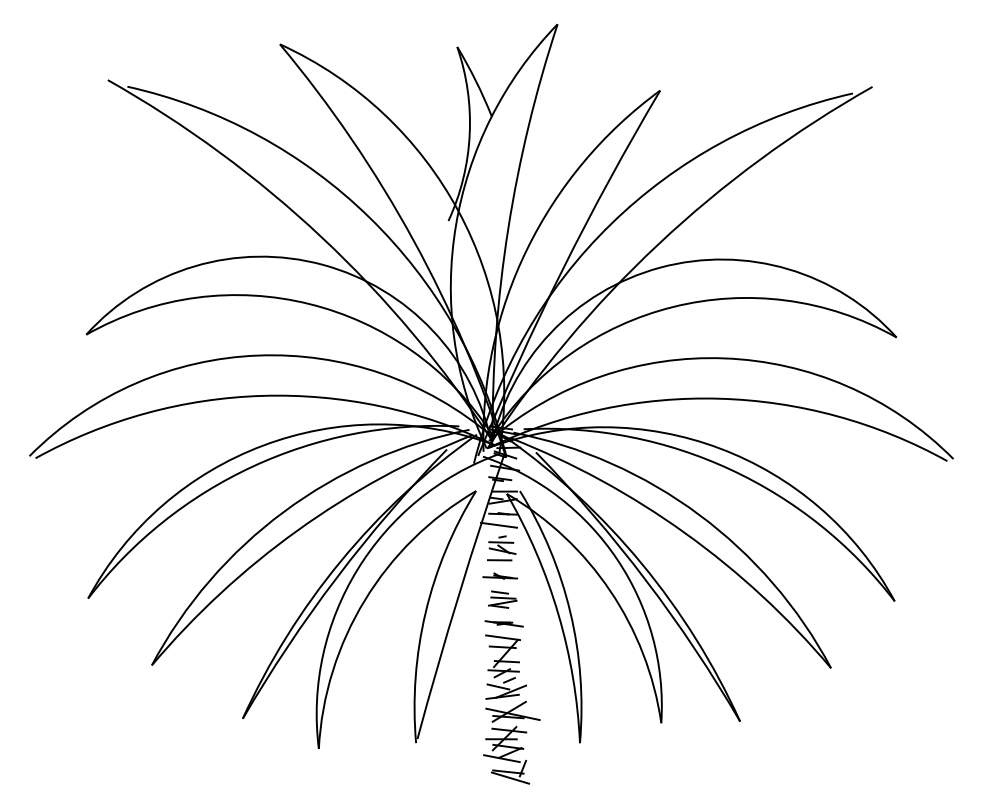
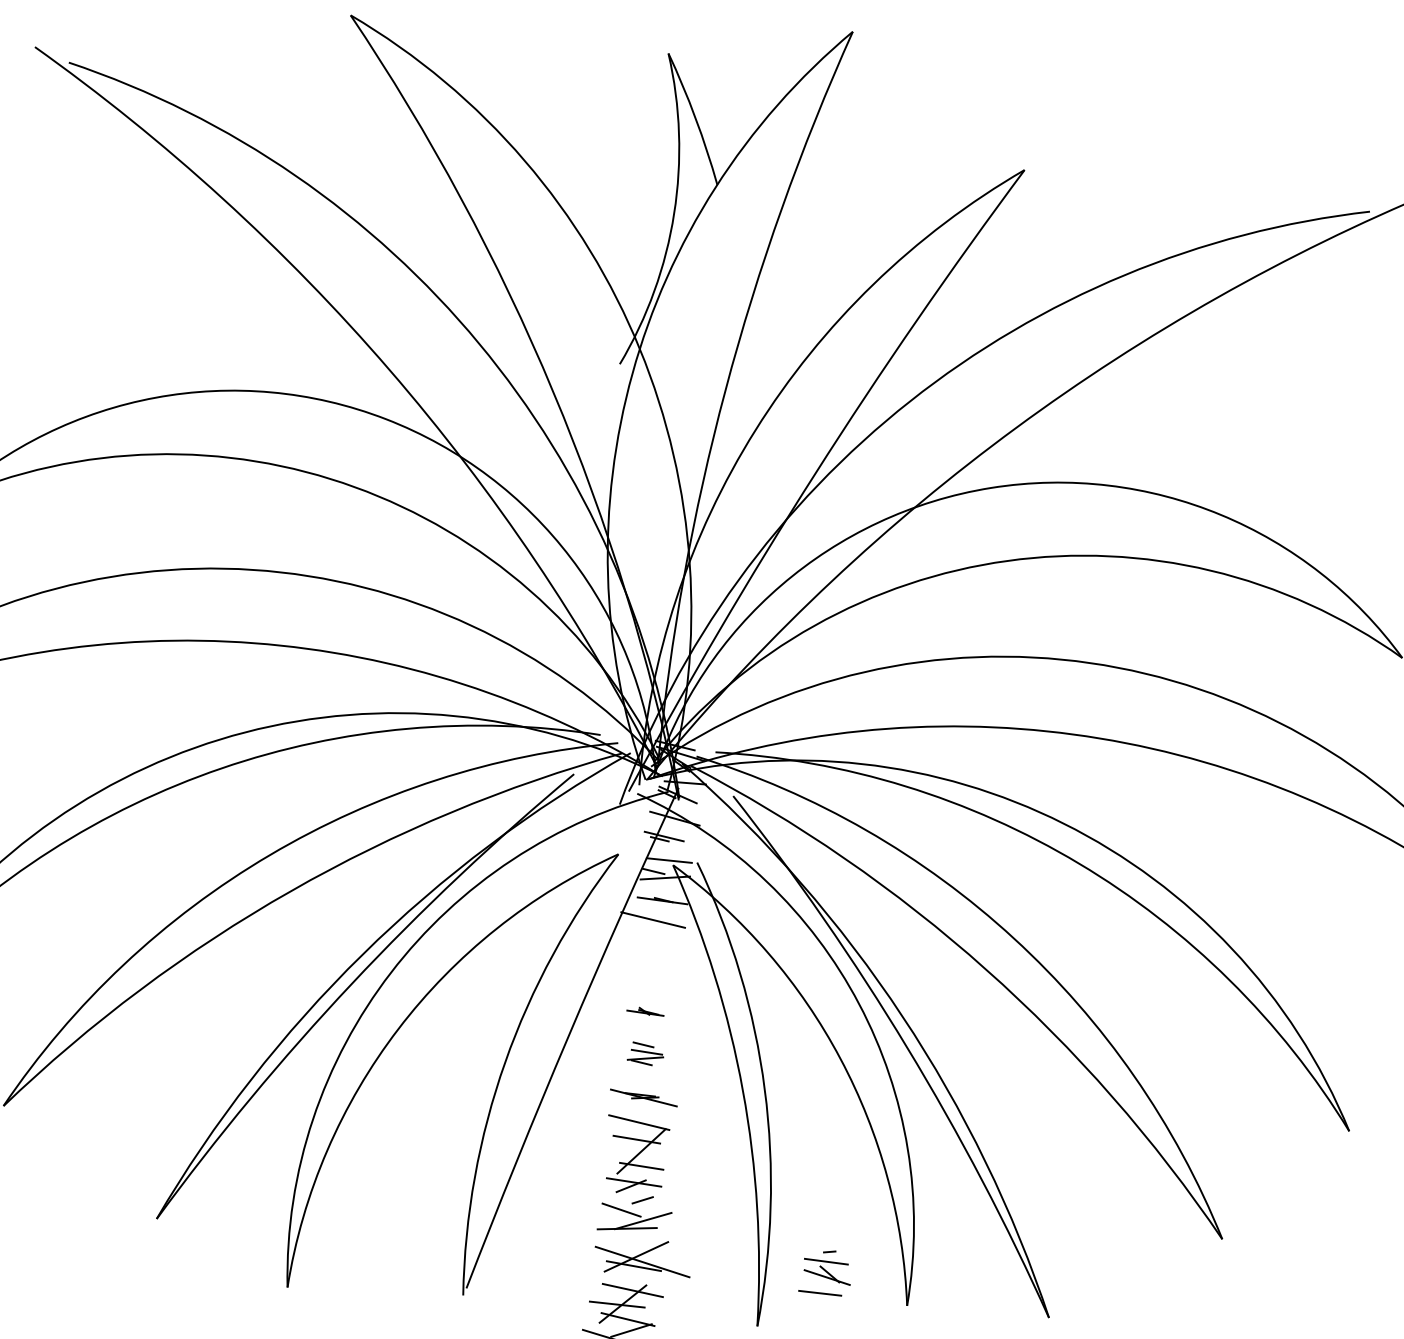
part: (501, 548) -> (825, 1272), moved
part: (499, 575) -> (644, 1010), size x0.6
part: (502, 599) -> (645, 1053), size x0.7

